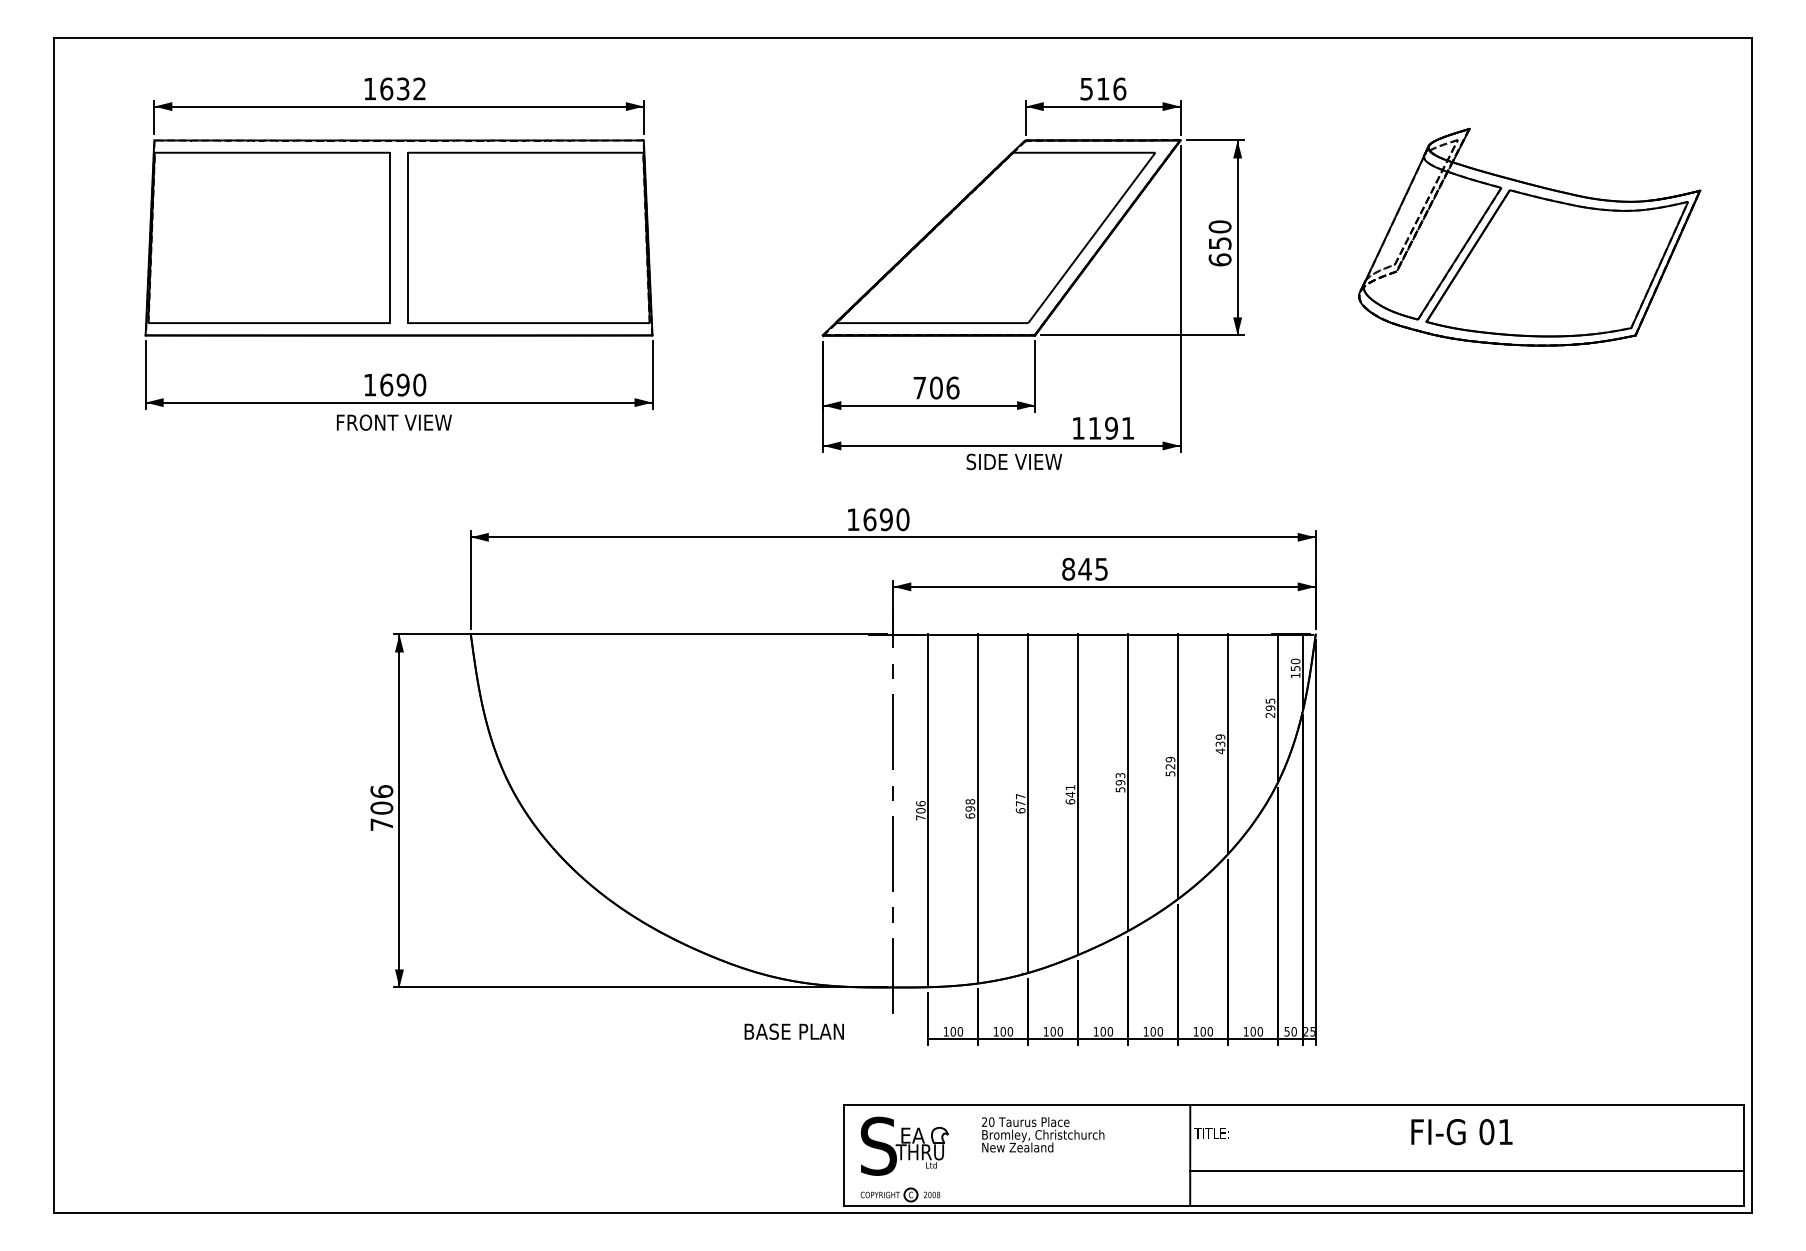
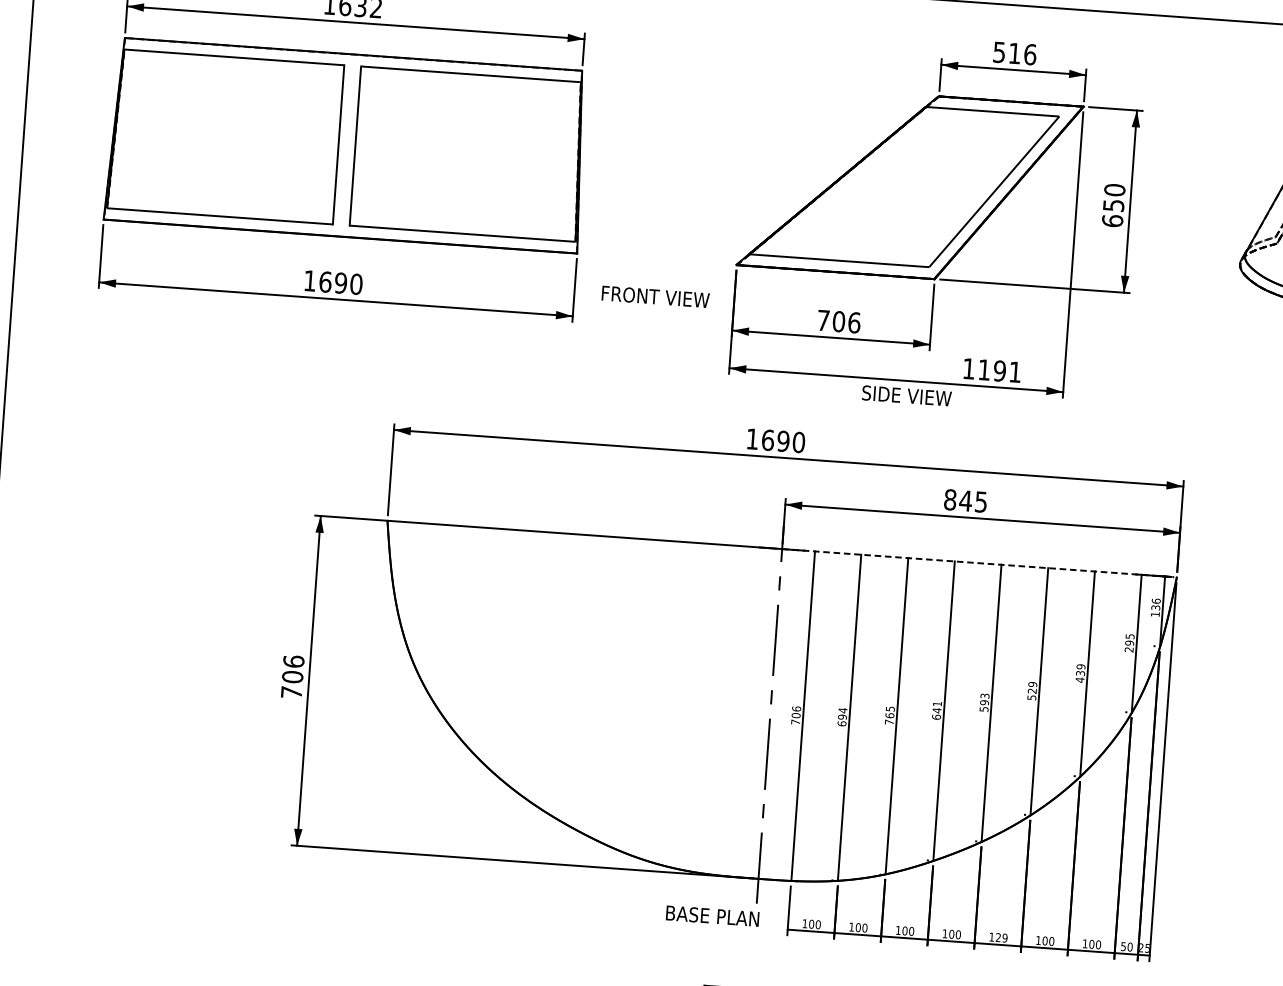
text: (394, 422) -> (655, 296), moved
line: (1103, 634) -> (978, 563), solid -> dashed
text: (1295, 664) -> (1155, 604), 150 -> 136
text: (970, 801) -> (843, 710), 698 -> 694
text: (1020, 803) -> (889, 715), 677 -> 765
text: (793, 1031) -> (711, 915), moved
text: (1156, 1031) -> (1001, 937), 100 -> 129

